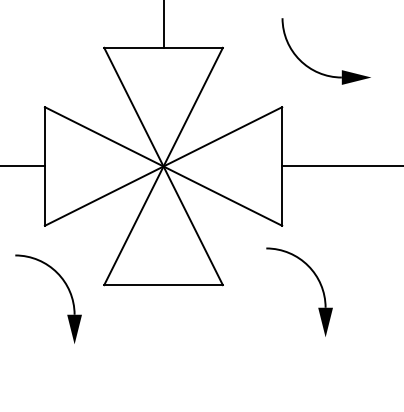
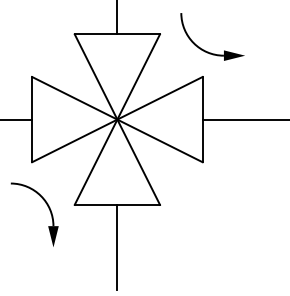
part: (316, 70) -> (205, 50), moved
part: (317, 280) -> (227, 201), removed
line: (163, 344) -> (117, 247), added

